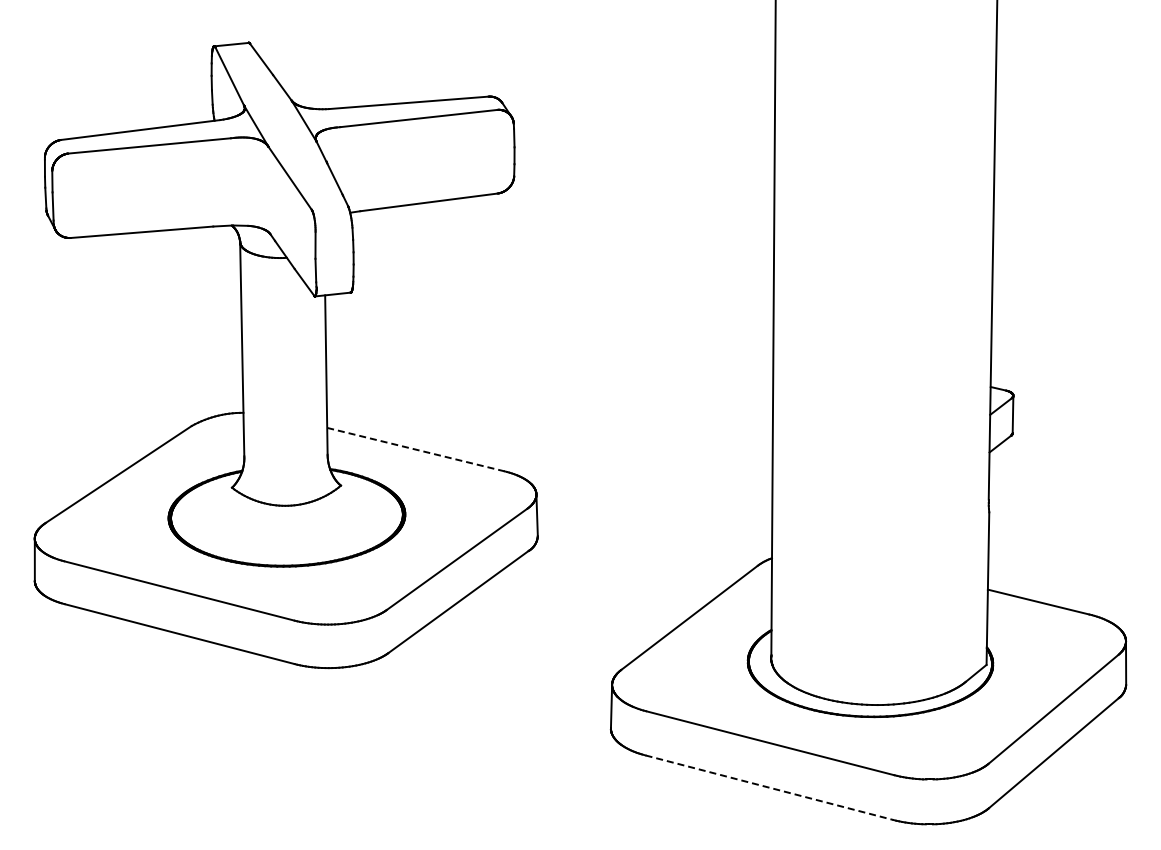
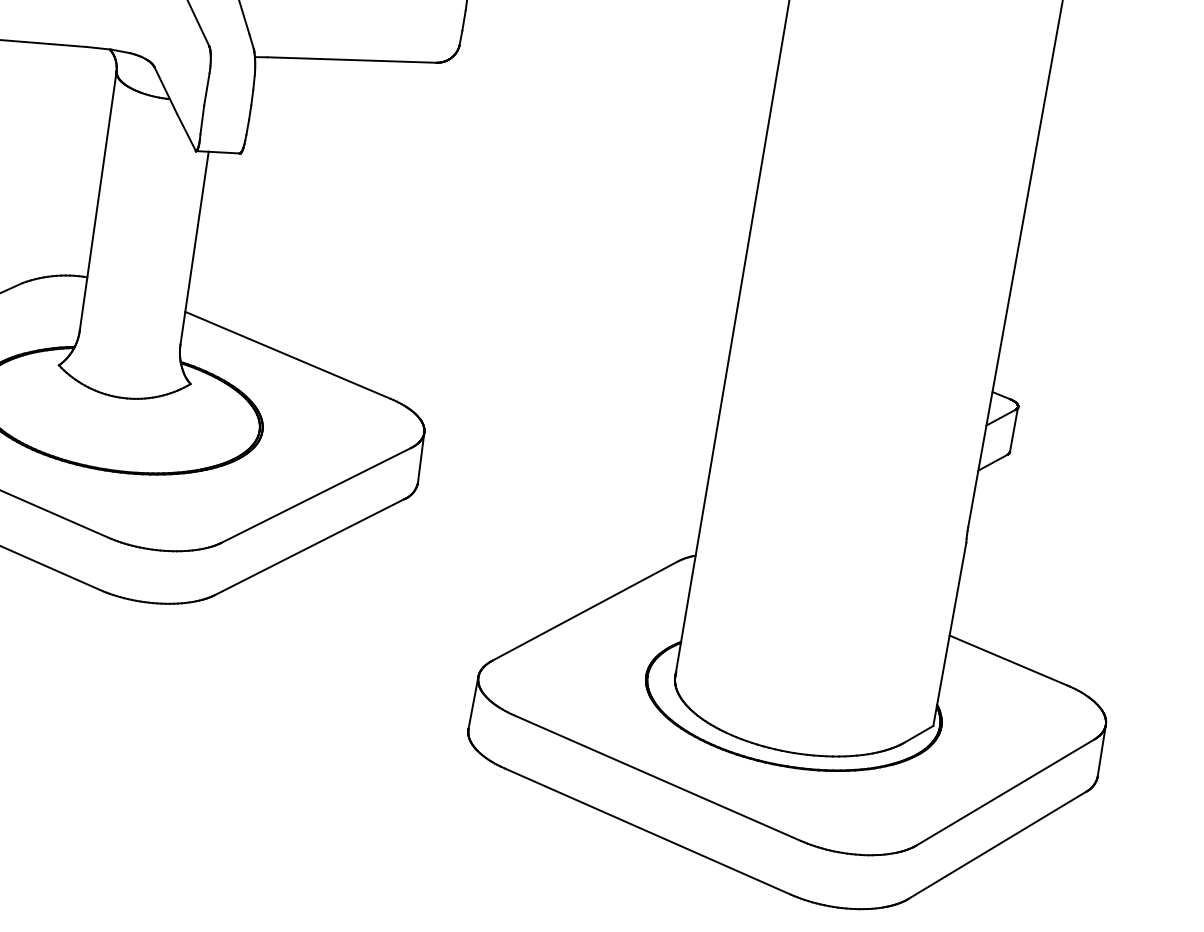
line: (416, 449) -> (288, 355), dashed -> solid
line: (770, 787) -> (649, 831), dashed -> solid

